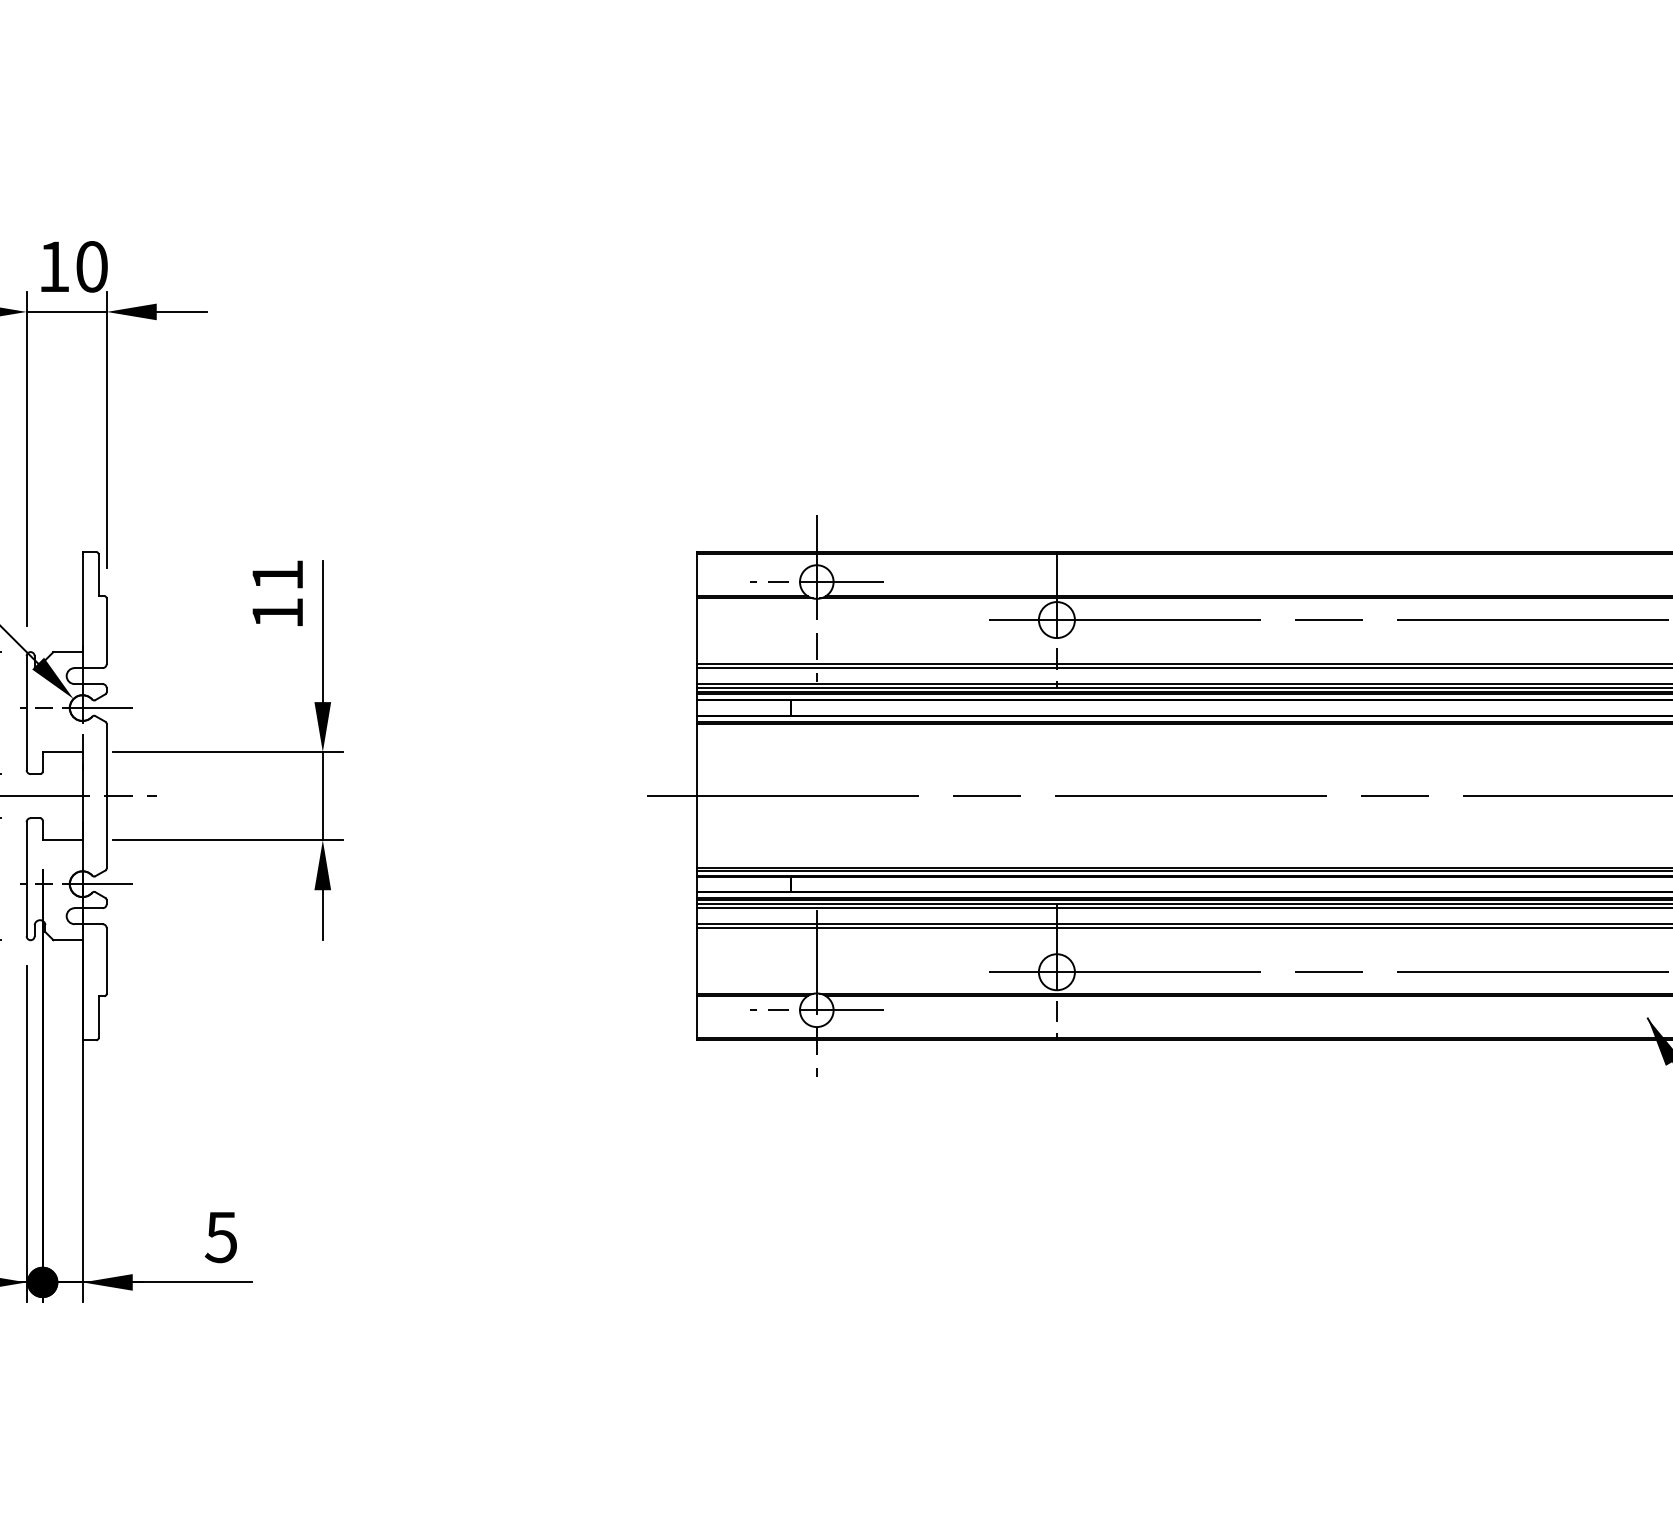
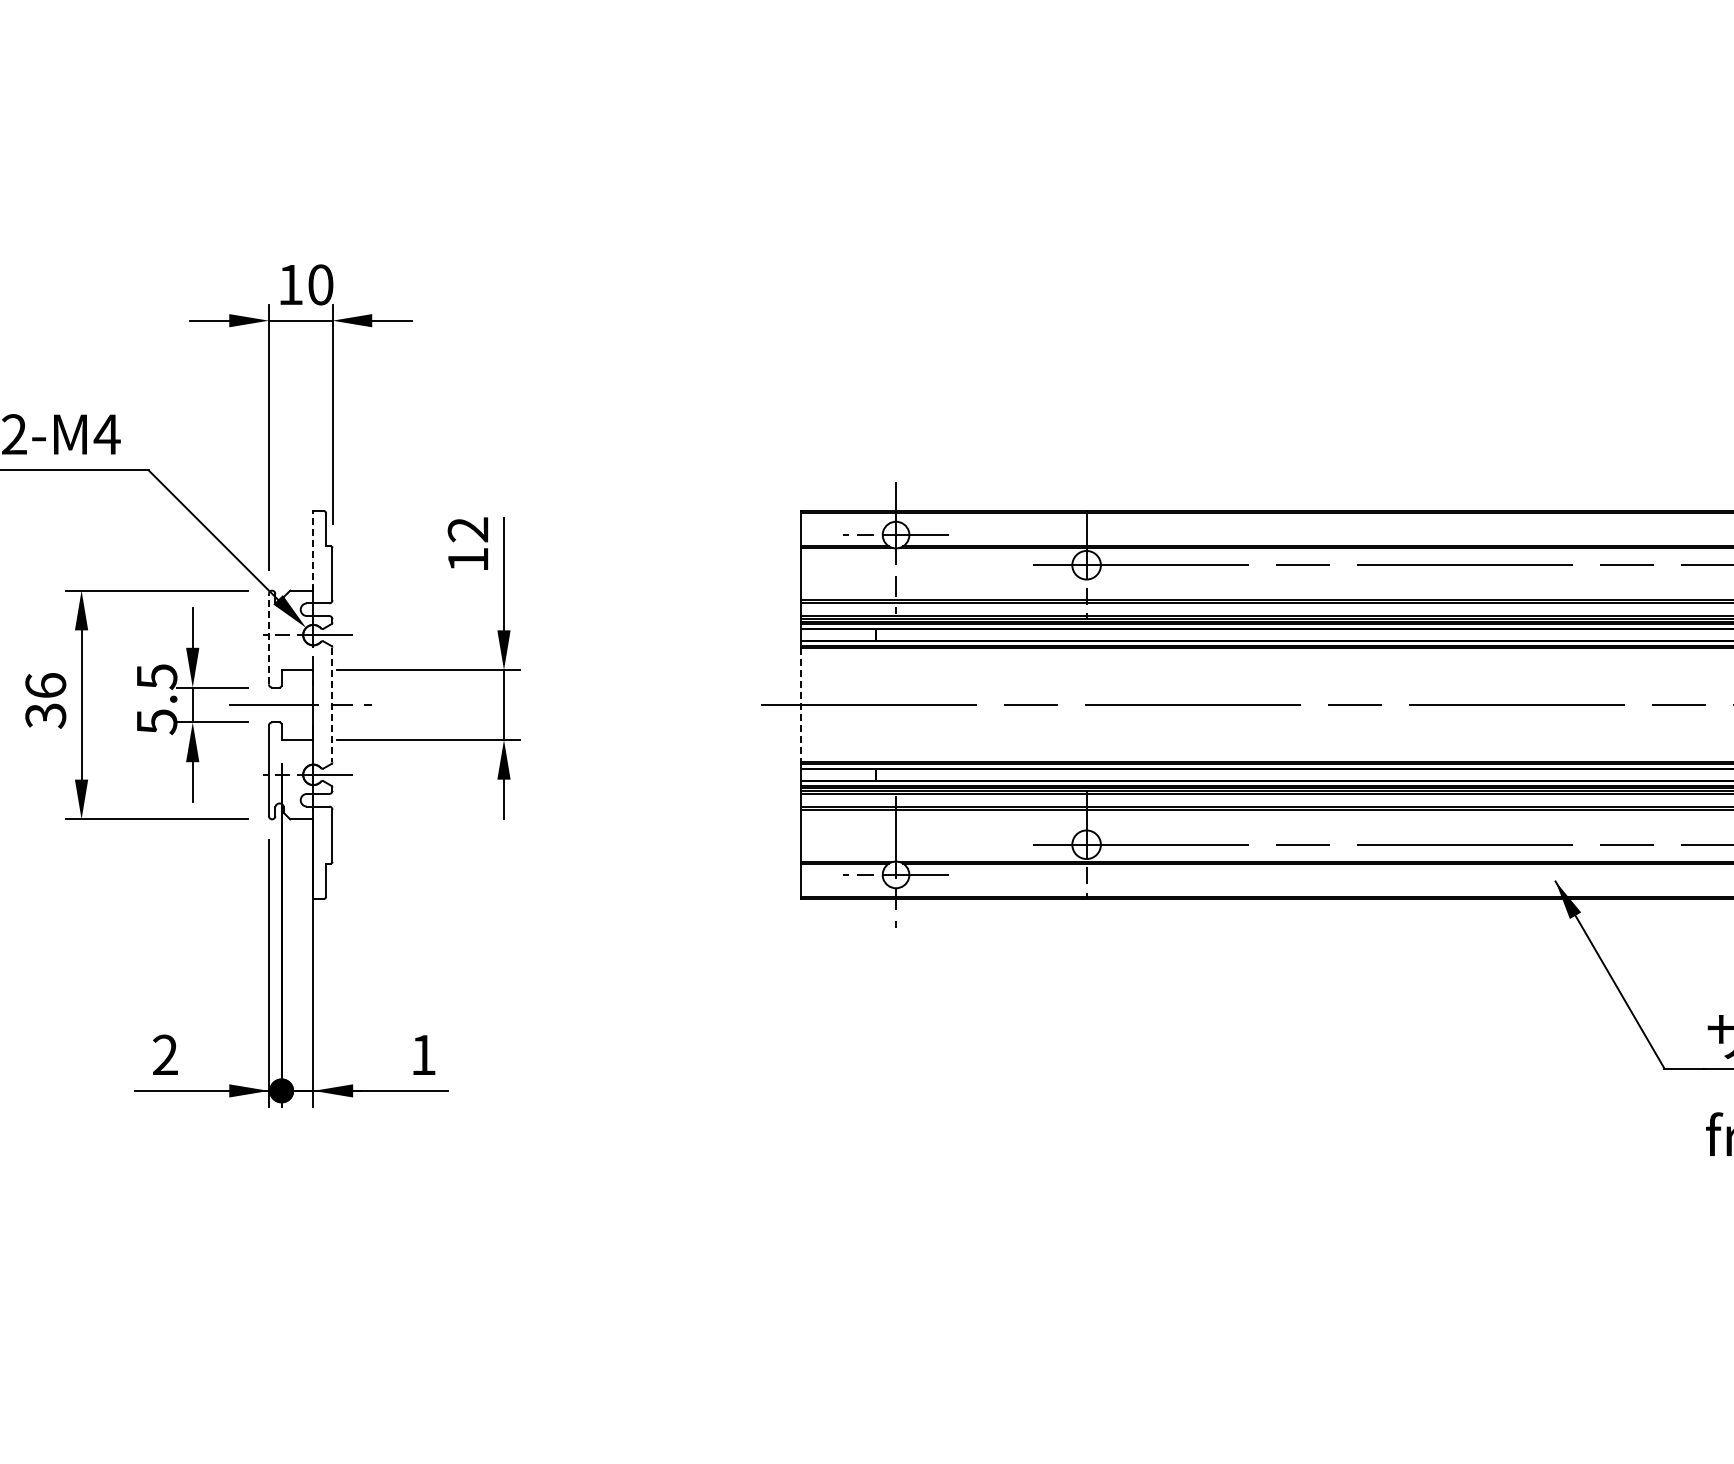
text: (276, 575) -> (467, 529), 11 -> 12
line: (82, 602) -> (313, 551), solid -> dashed
line: (26, 712) -> (268, 638), solid -> dashed
line: (106, 796) -> (332, 705), solid -> dashed
line: (696, 796) -> (800, 705), solid -> dashed
text: (220, 1237) -> (422, 1055), 5 -> 1

